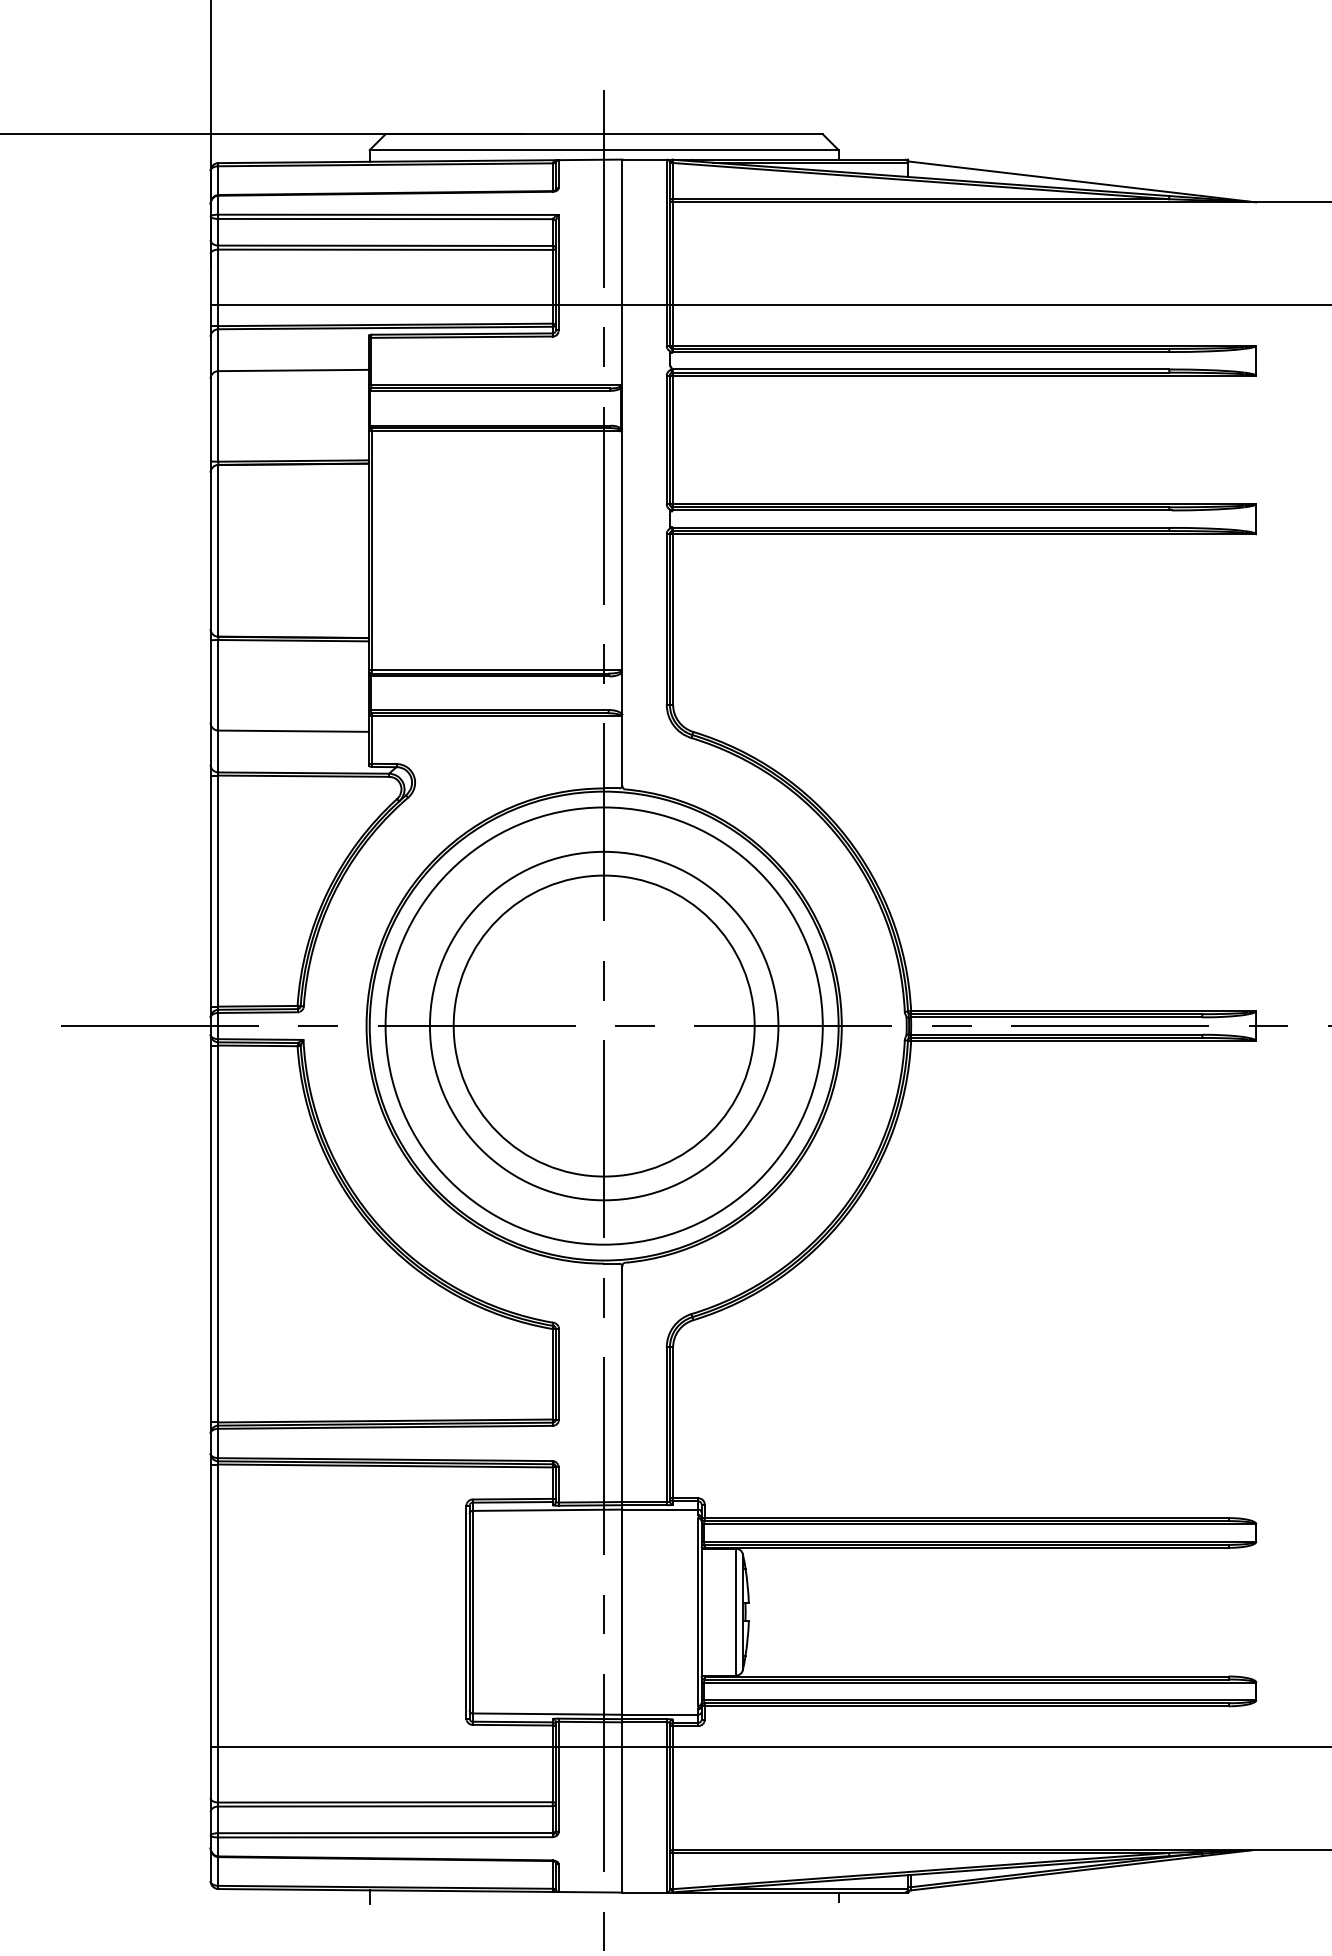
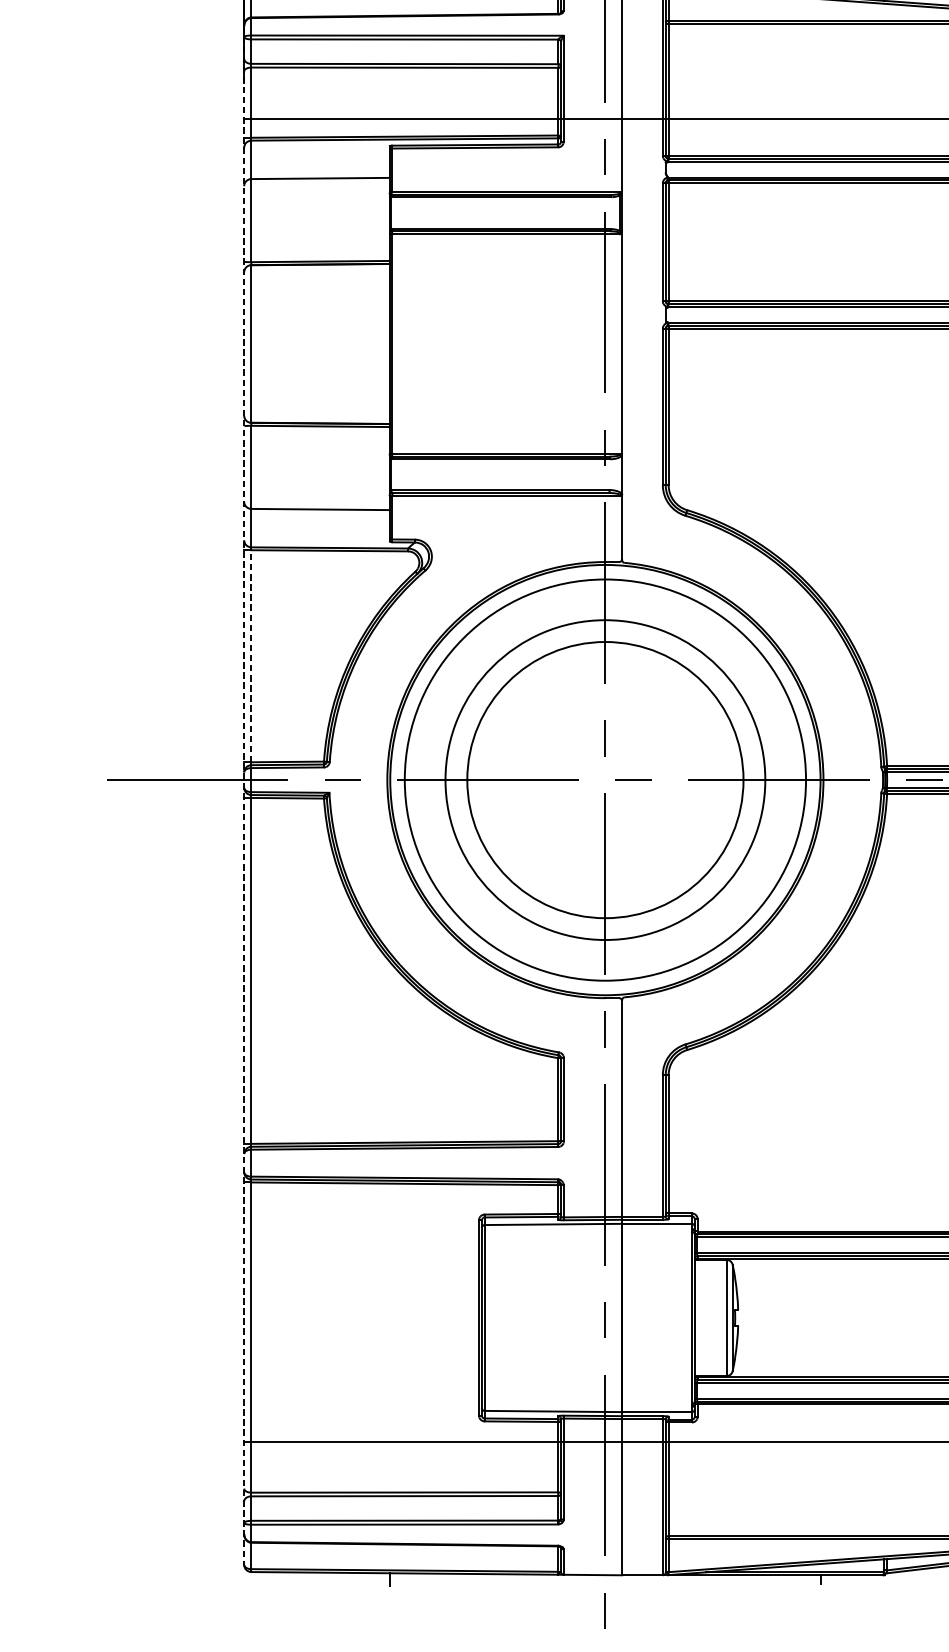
line: (218, 891) -> (251, 656), solid -> dashed
line: (210, 1043) -> (244, 796), solid -> dashed

